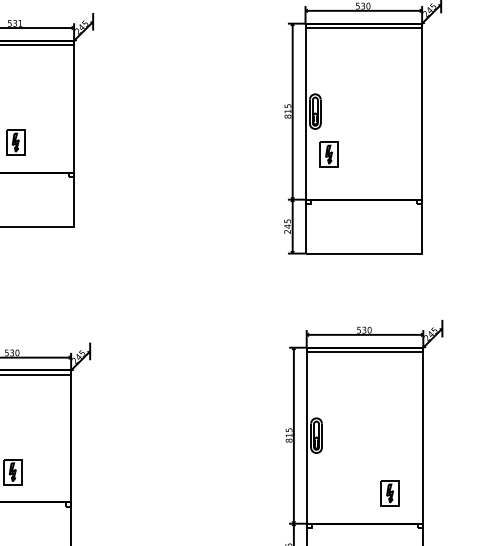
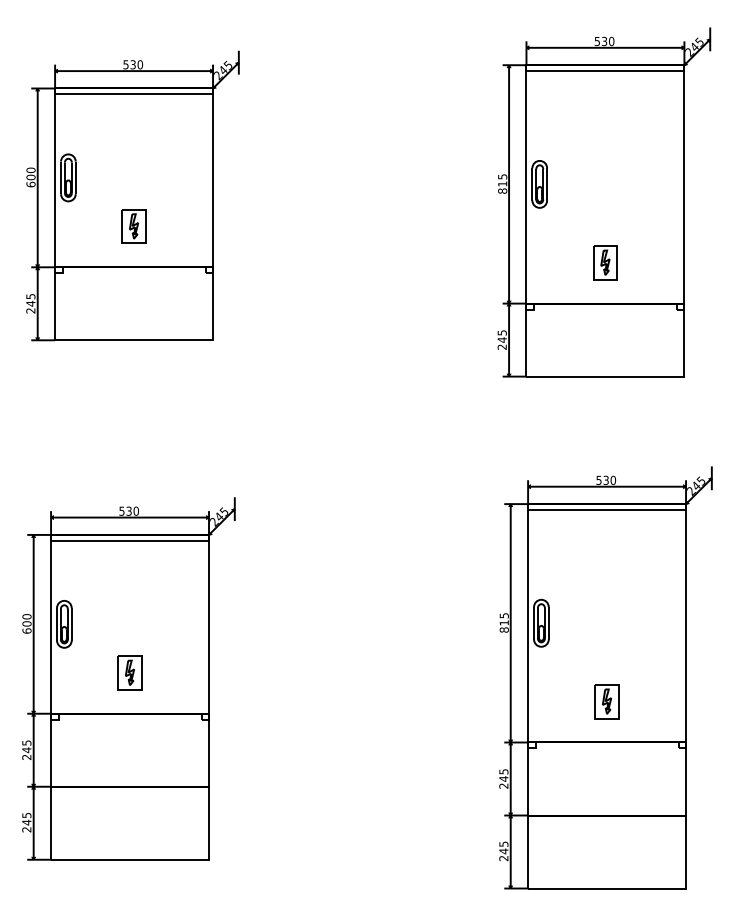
text: (20, 23) -> (140, 64), 531 -> 530
part: (329, 154) -> (605, 262), moved
part: (389, 493) -> (606, 701), moved

